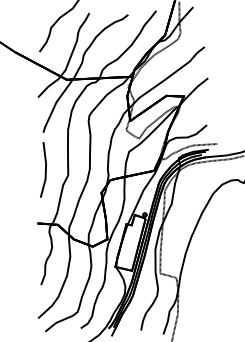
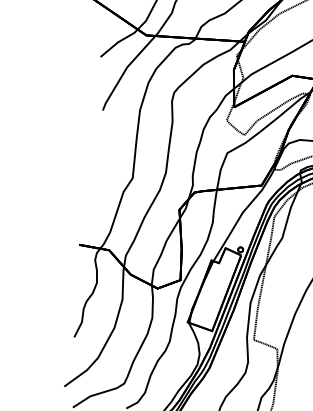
line: (45, 169) -> (99, 165), removed

